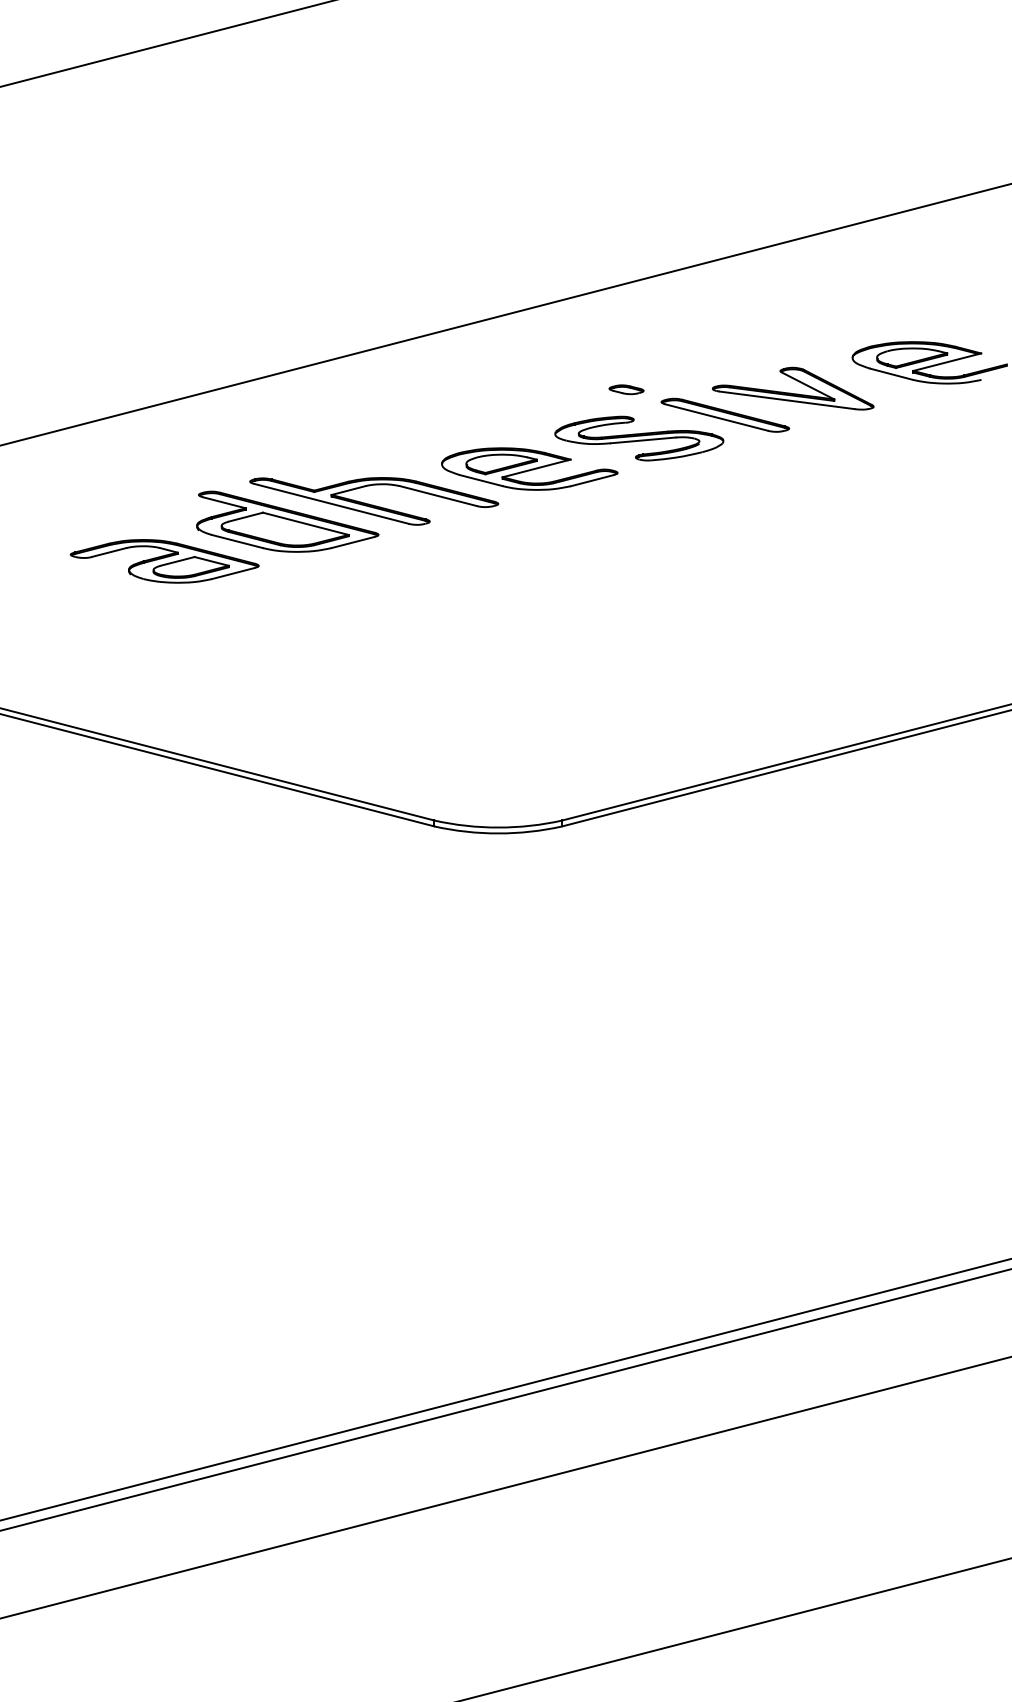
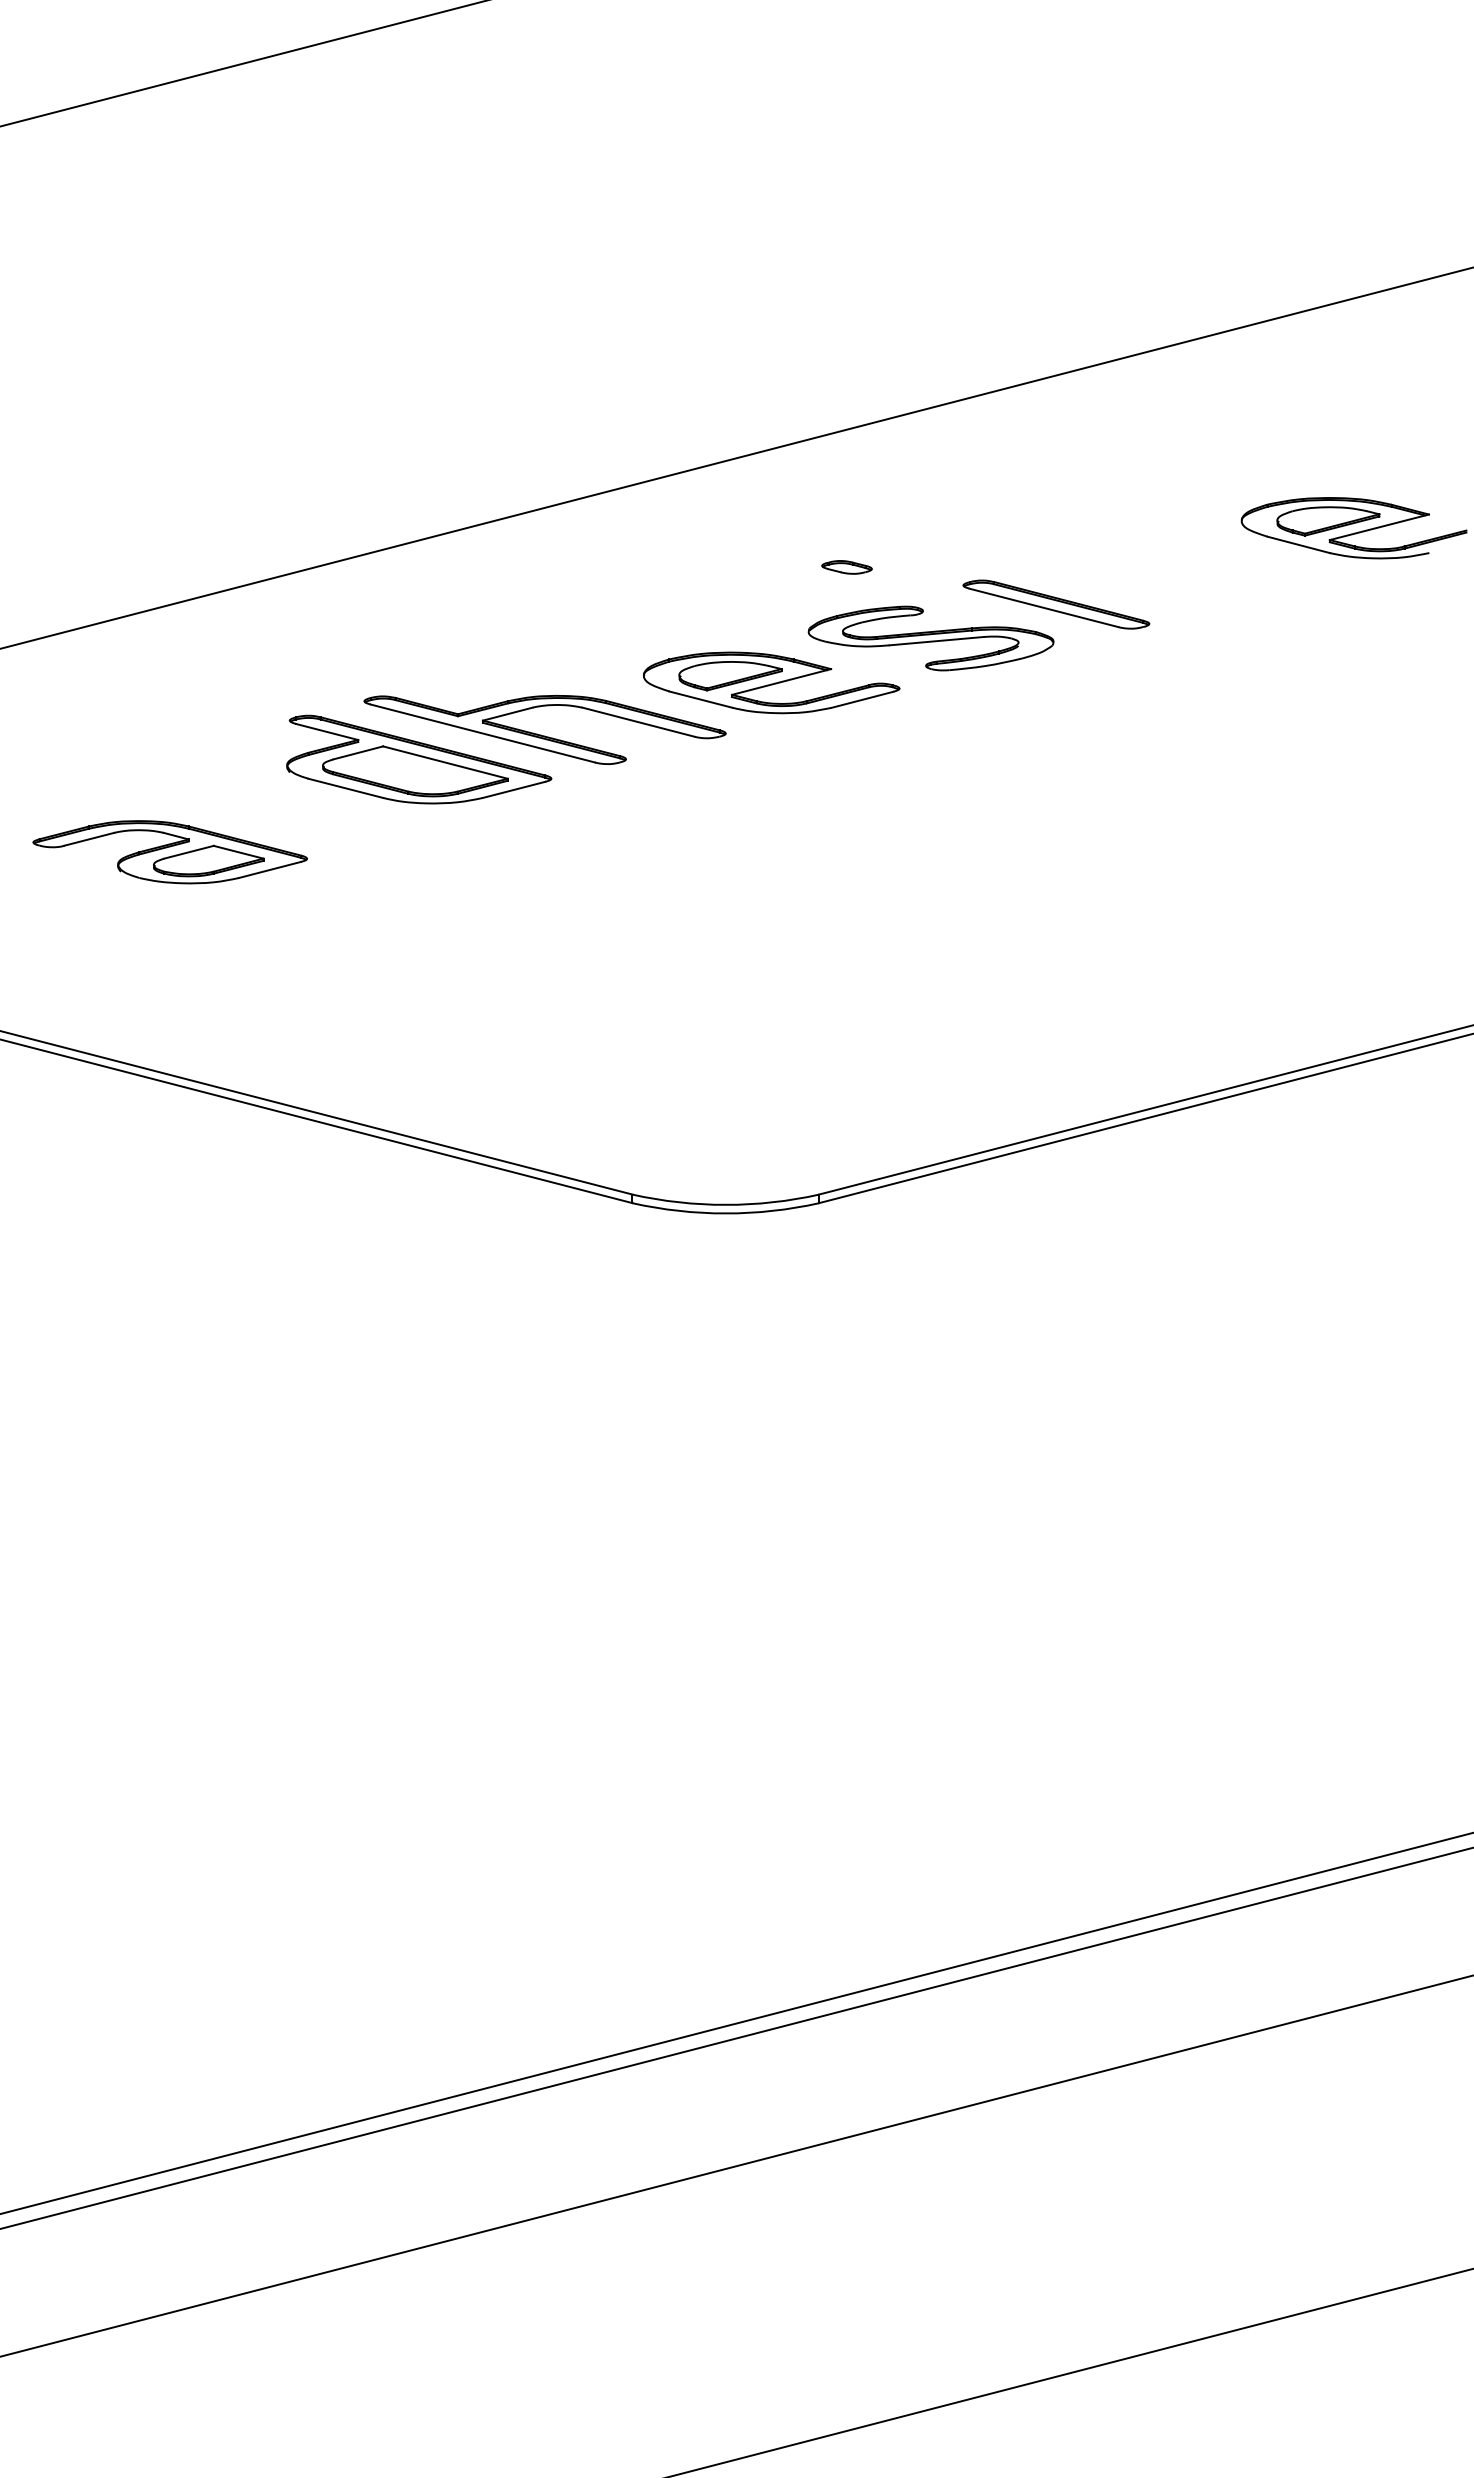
part: (792, 388) -> (1154, 565), removed
part: (626, 389) -> (846, 567), moved
part: (164, 561) -> (169, 852), moved

